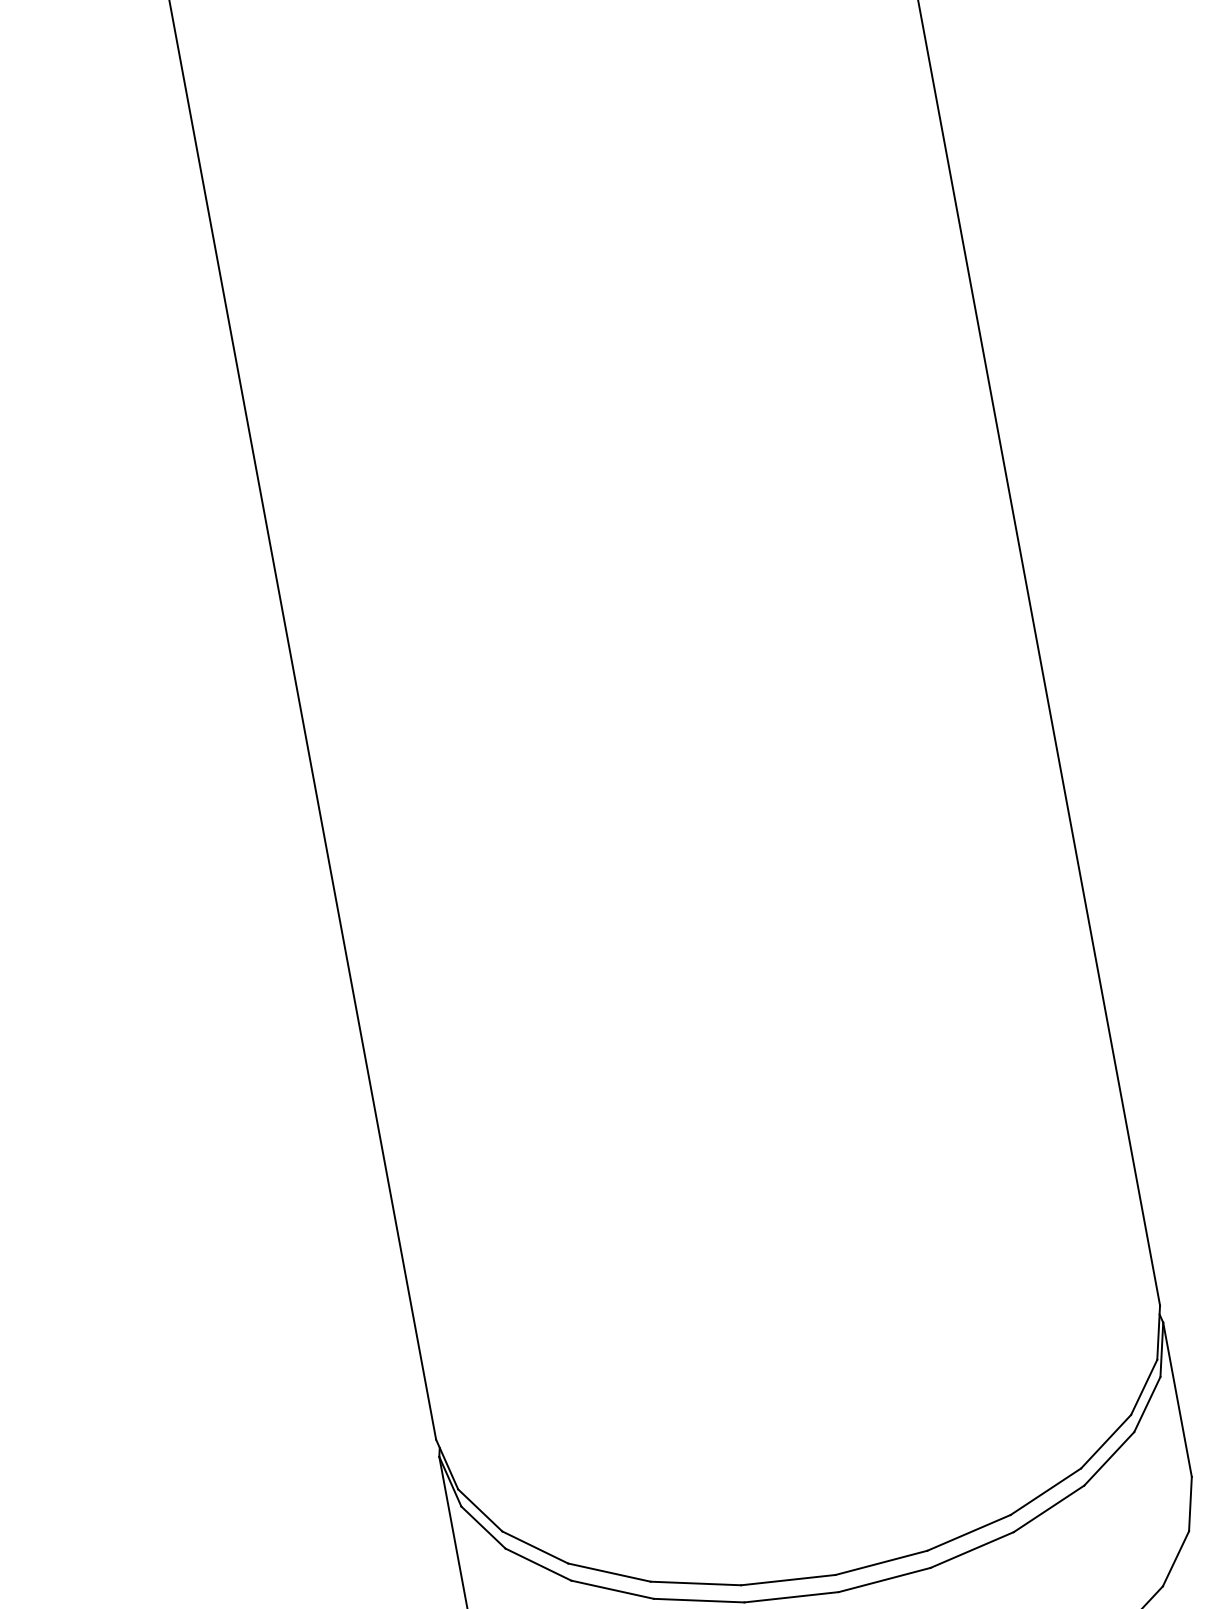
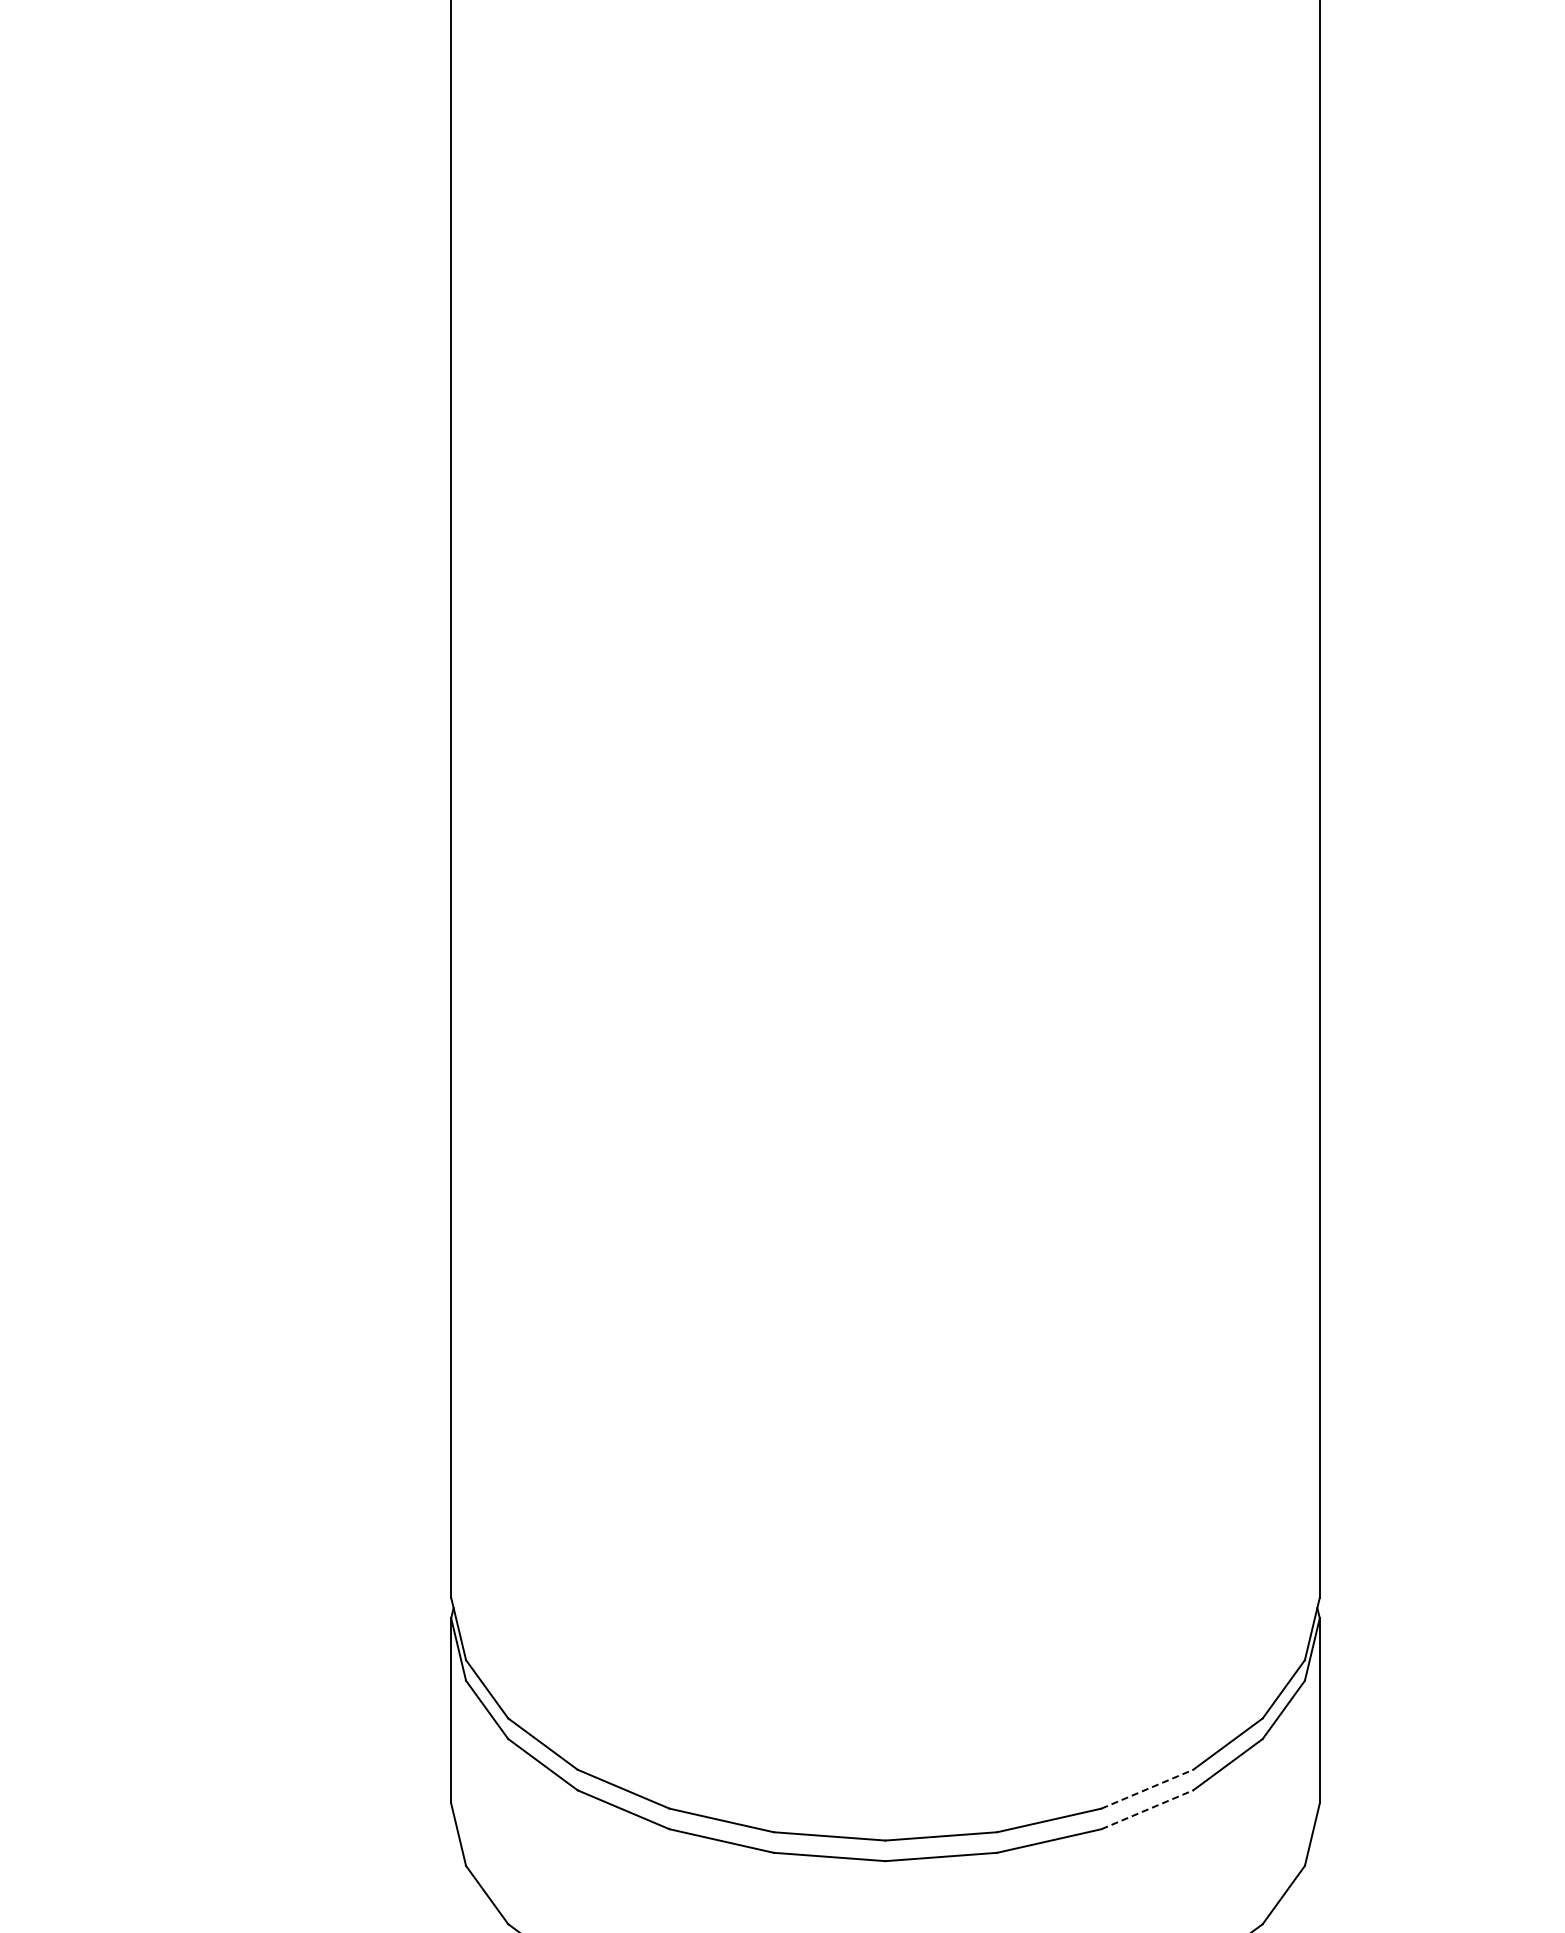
line: (1046, 1491) -> (1147, 1789), solid -> dashed
line: (1049, 1508) -> (1147, 1809), solid -> dashed

